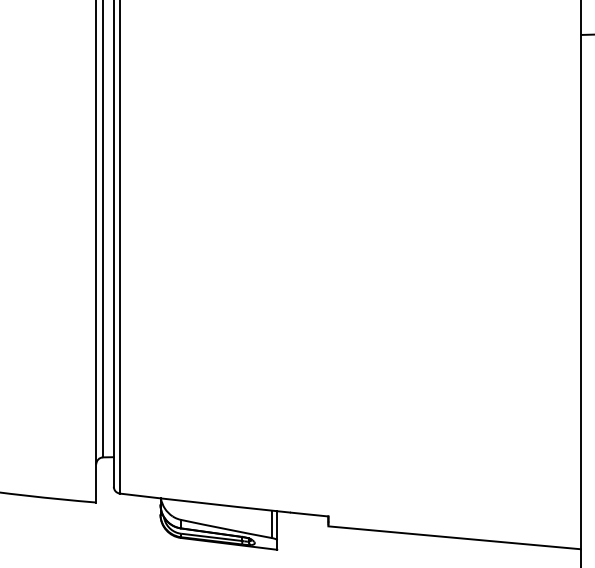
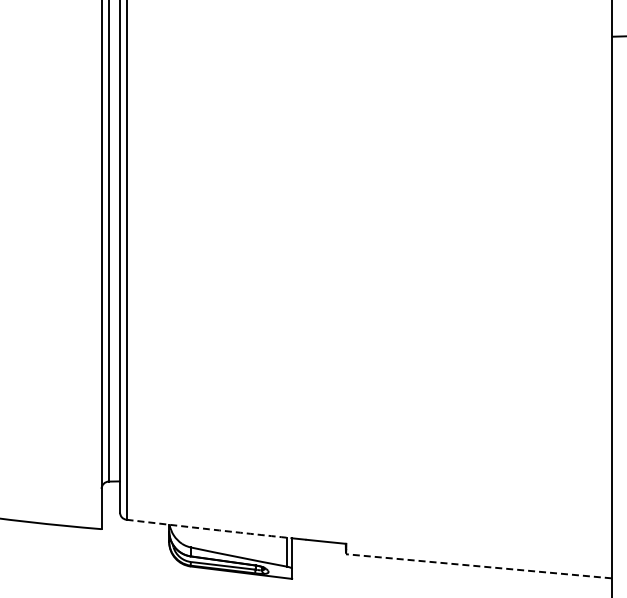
arc: (198, 502) -> (209, 529), solid -> dashed
line: (454, 537) -> (478, 566), solid -> dashed

